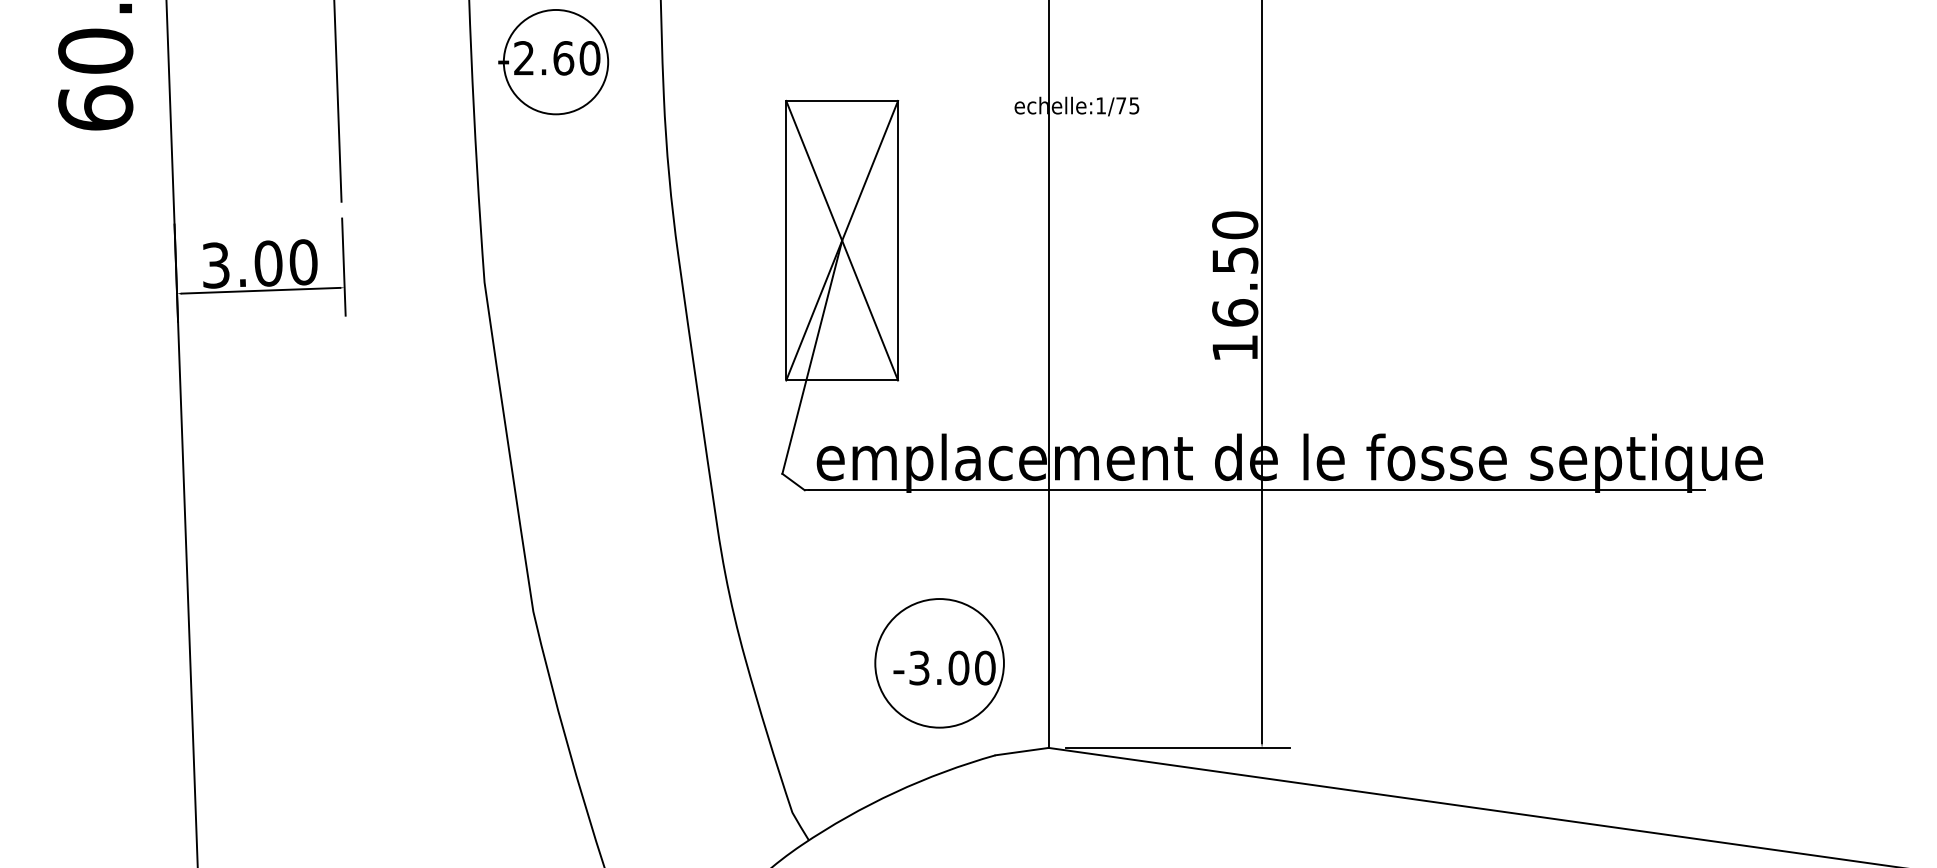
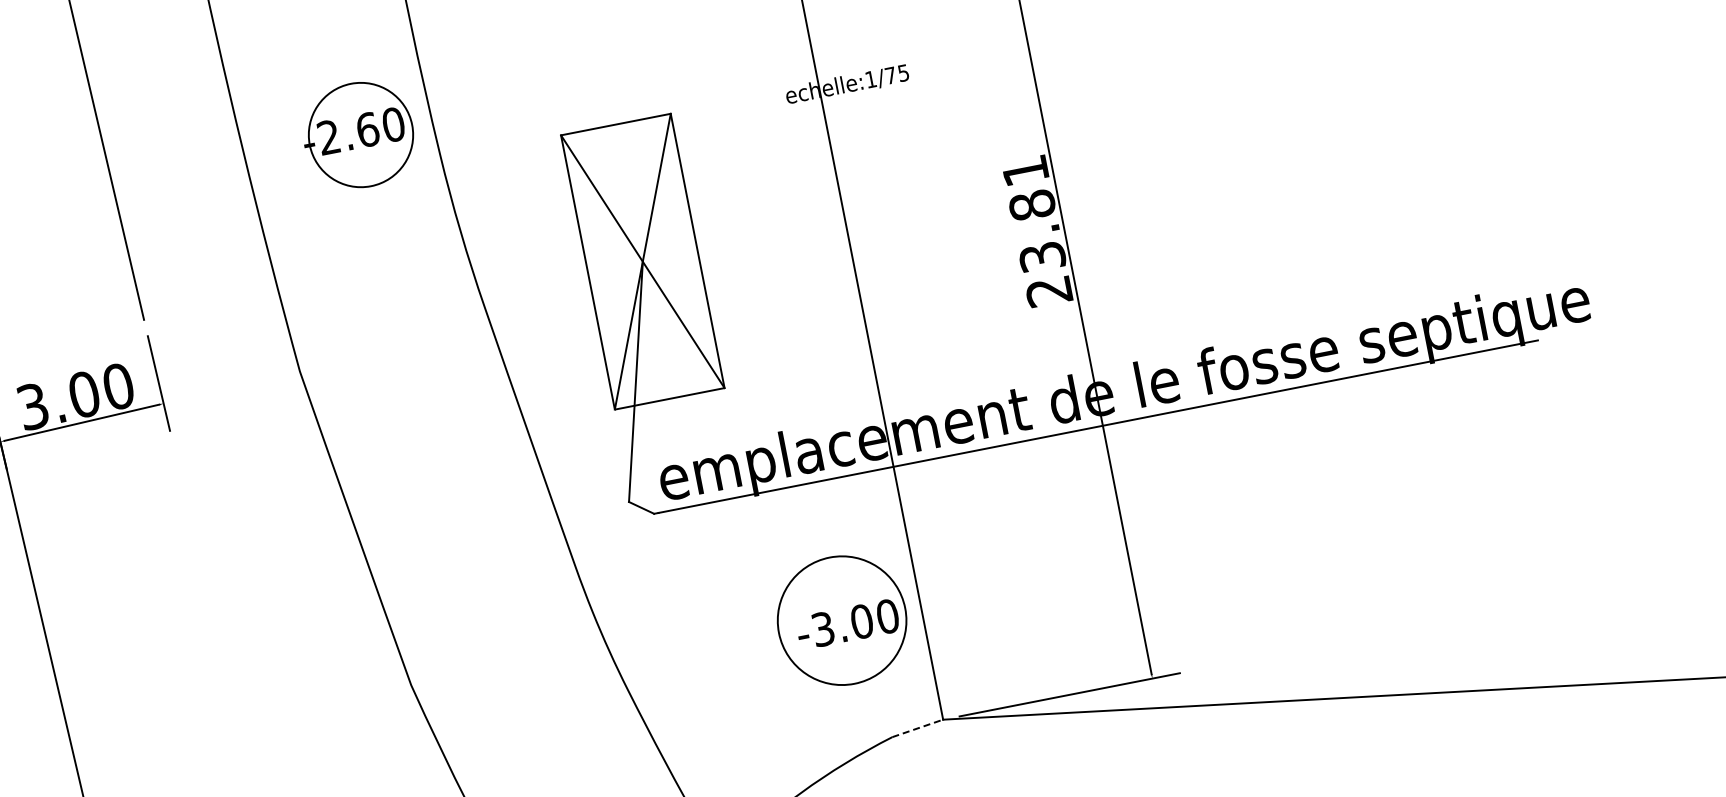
part: (553, 62) -> (358, 135), moved
text: (1235, 286) -> (1037, 230), 16.50 -> 23.81
part: (939, 663) -> (842, 620), moved
line: (1022, 751) -> (918, 728), solid -> dashed

